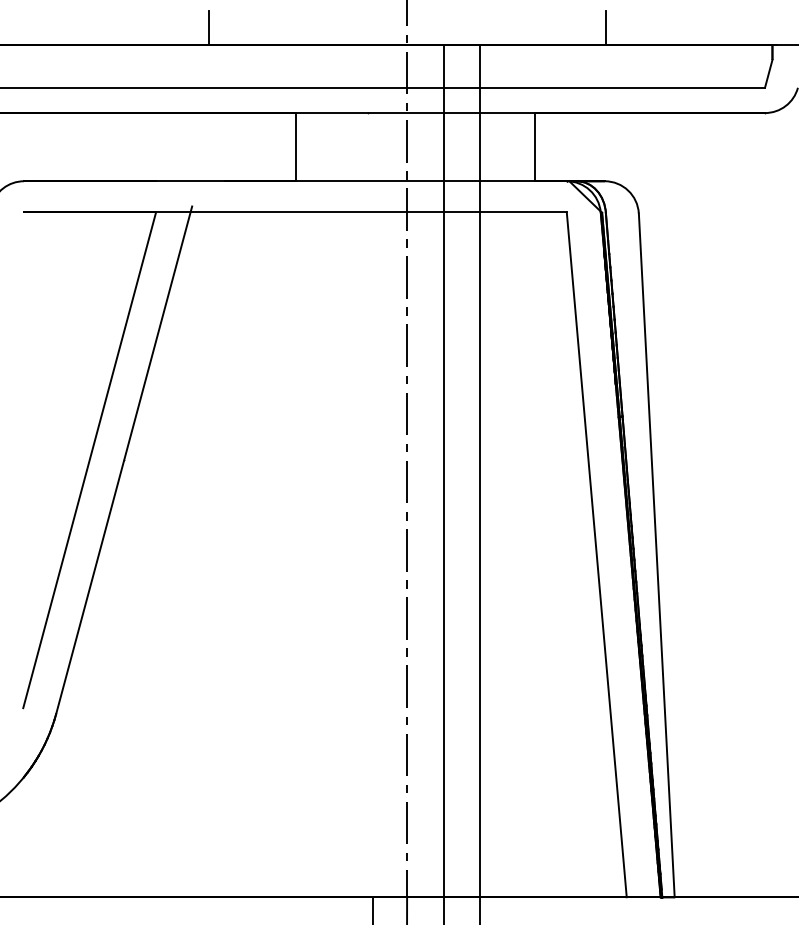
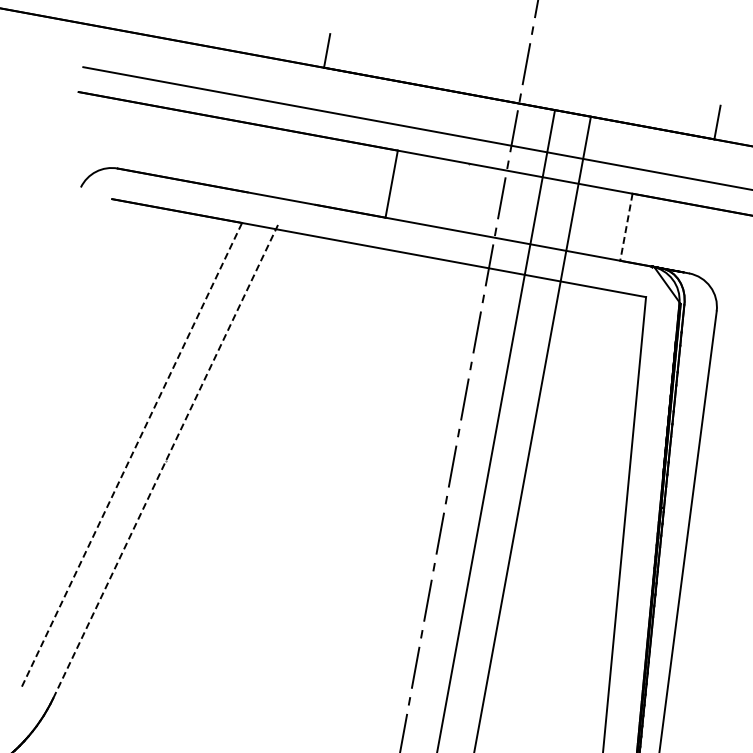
line: (534, 147) -> (625, 227), solid -> dashed
line: (89, 460) -> (131, 455), solid -> dashed
line: (124, 460) -> (166, 461), solid -> dashed

